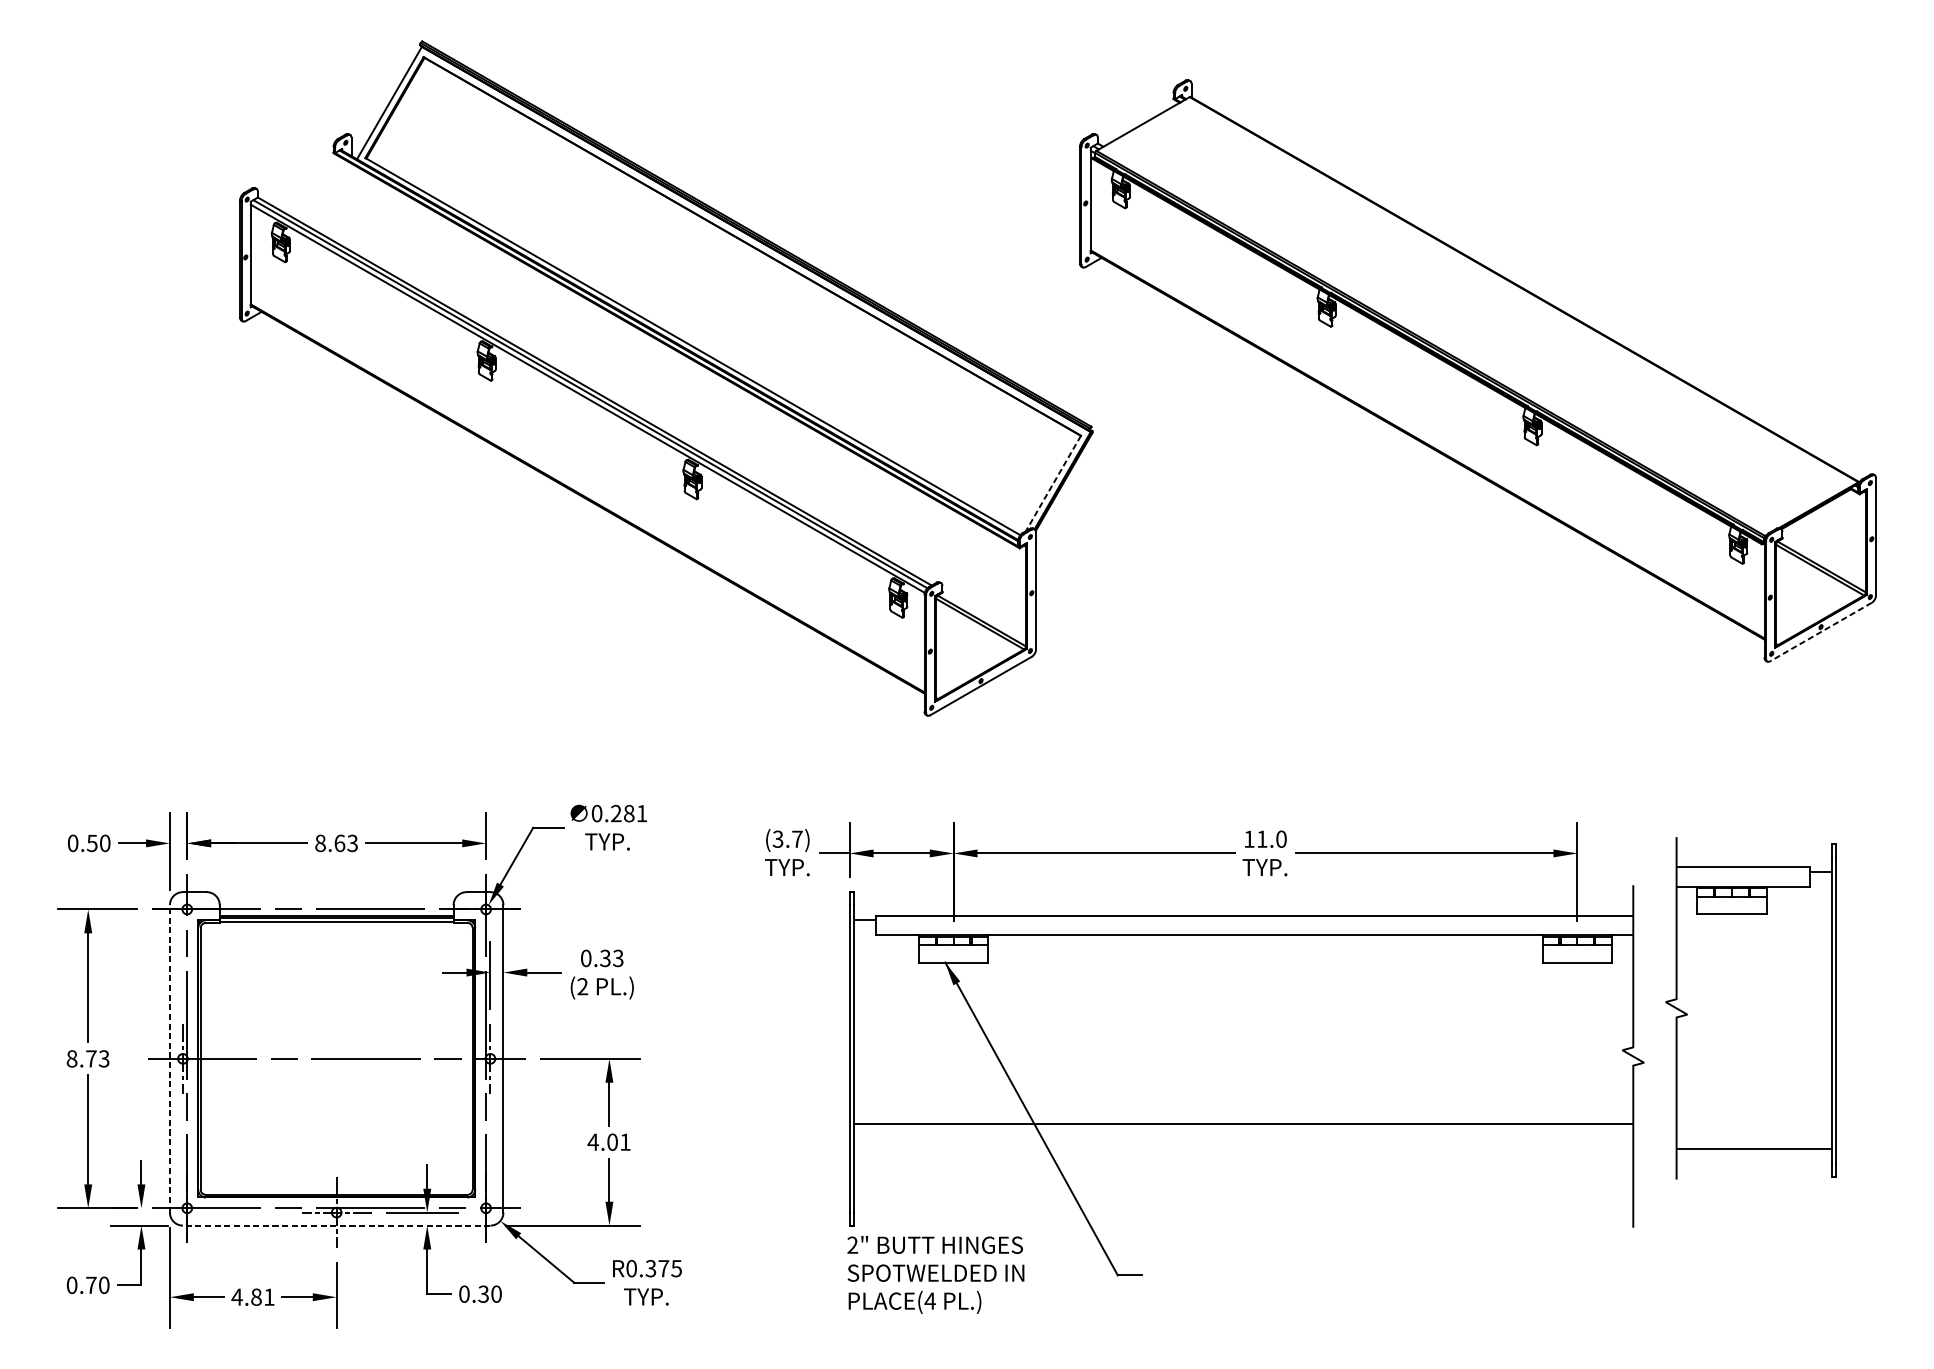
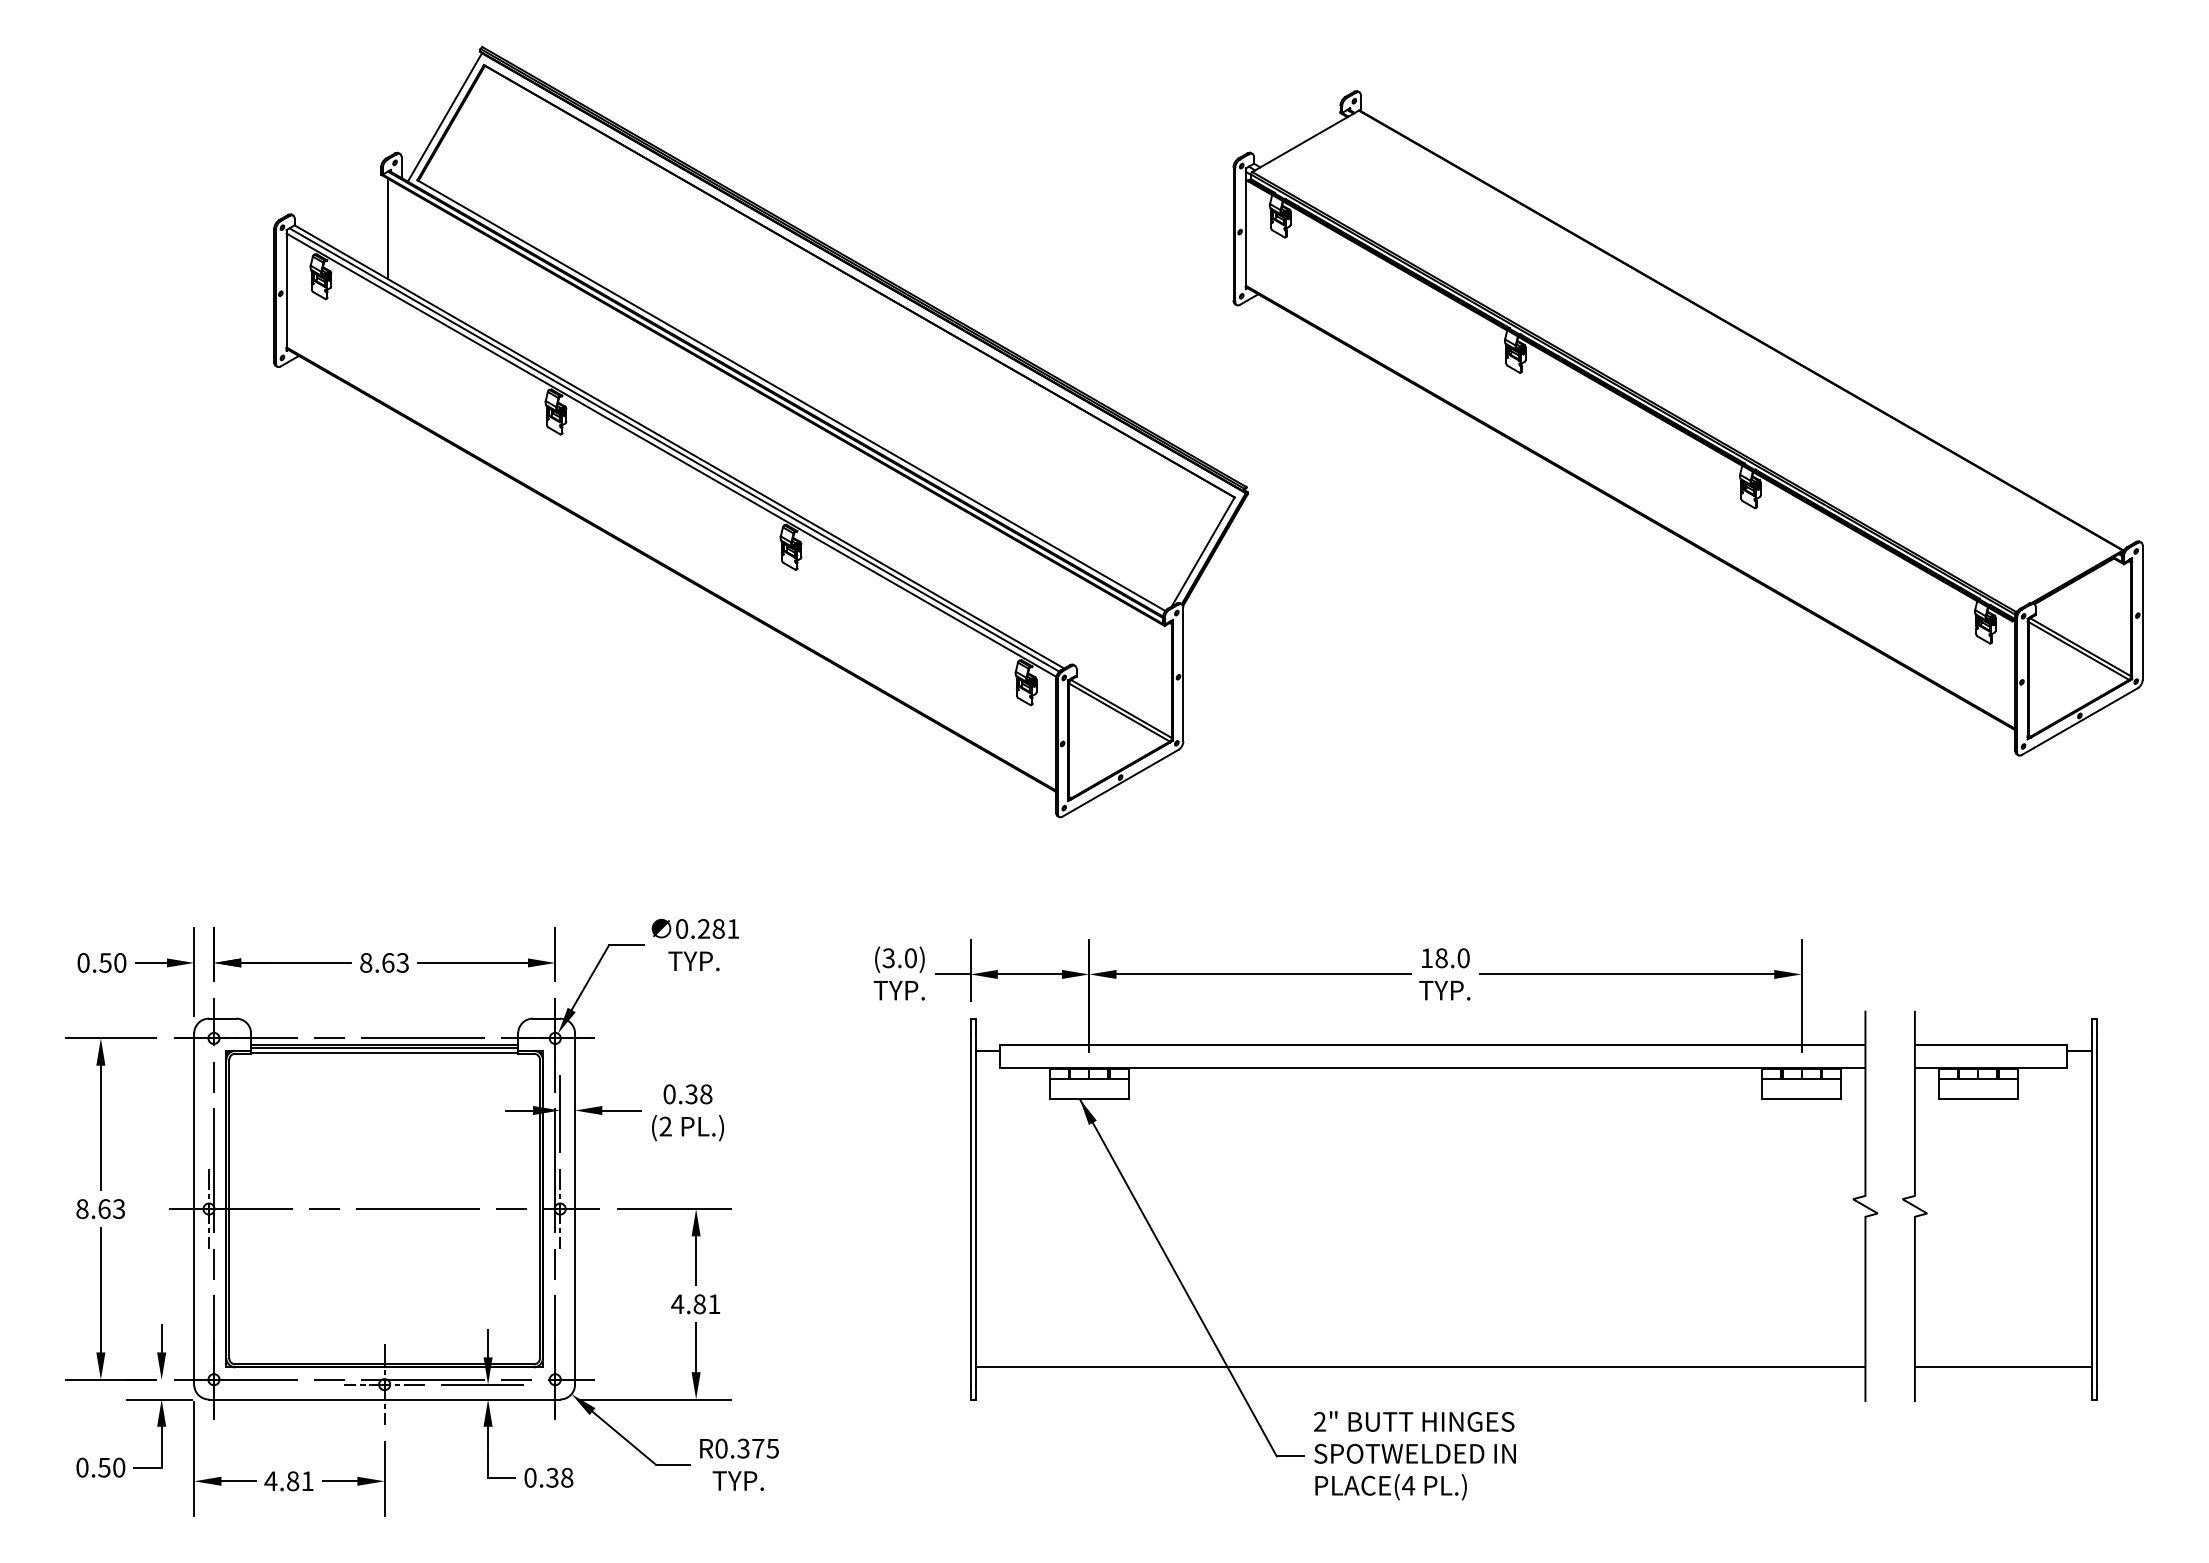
line: (340, 200) -> (388, 228), added
line: (1052, 483) -> (1202, 552), dashed -> solid
line: (1820, 631) -> (2079, 721), dashed -> solid
text: (797, 839) -> (910, 958), (3.7) -> (3.0)
text: (1262, 839) -> (1441, 958), 11.0 -> 18.0
text: (618, 958) -> (706, 1094), 0.33 -> 0.38
part: (1750, 1007) -> (1999, 1205), moved
text: (91, 1059) -> (104, 1209), 8.73 -> 8.63
line: (170, 1059) -> (194, 1209), dashed -> solid
line: (1243, 1124) -> (1420, 1367), moved
text: (612, 1142) -> (699, 1304), 4.01 -> 4.81
line: (336, 1225) -> (384, 1399), dashed -> solid
text: (935, 1274) -> (1414, 1455), moved
text: (91, 1285) -> (104, 1467), 0.70 -> 0.50
text: (496, 1293) -> (567, 1477), 0.30 -> 0.38

